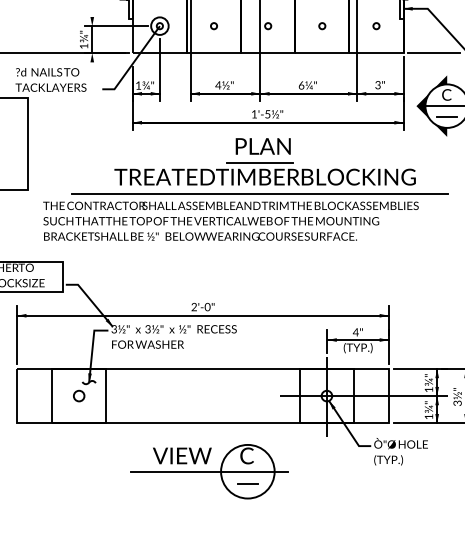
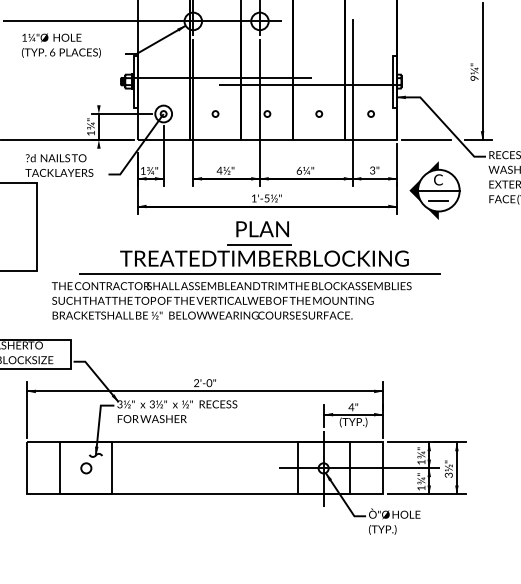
part: (208, 471) -> (210, 540), removed

